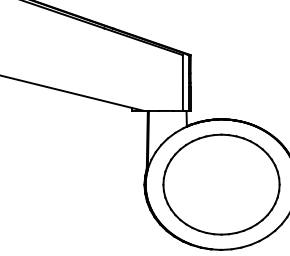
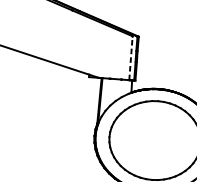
line: (182, 83) -> (130, 58), solid -> dashed

